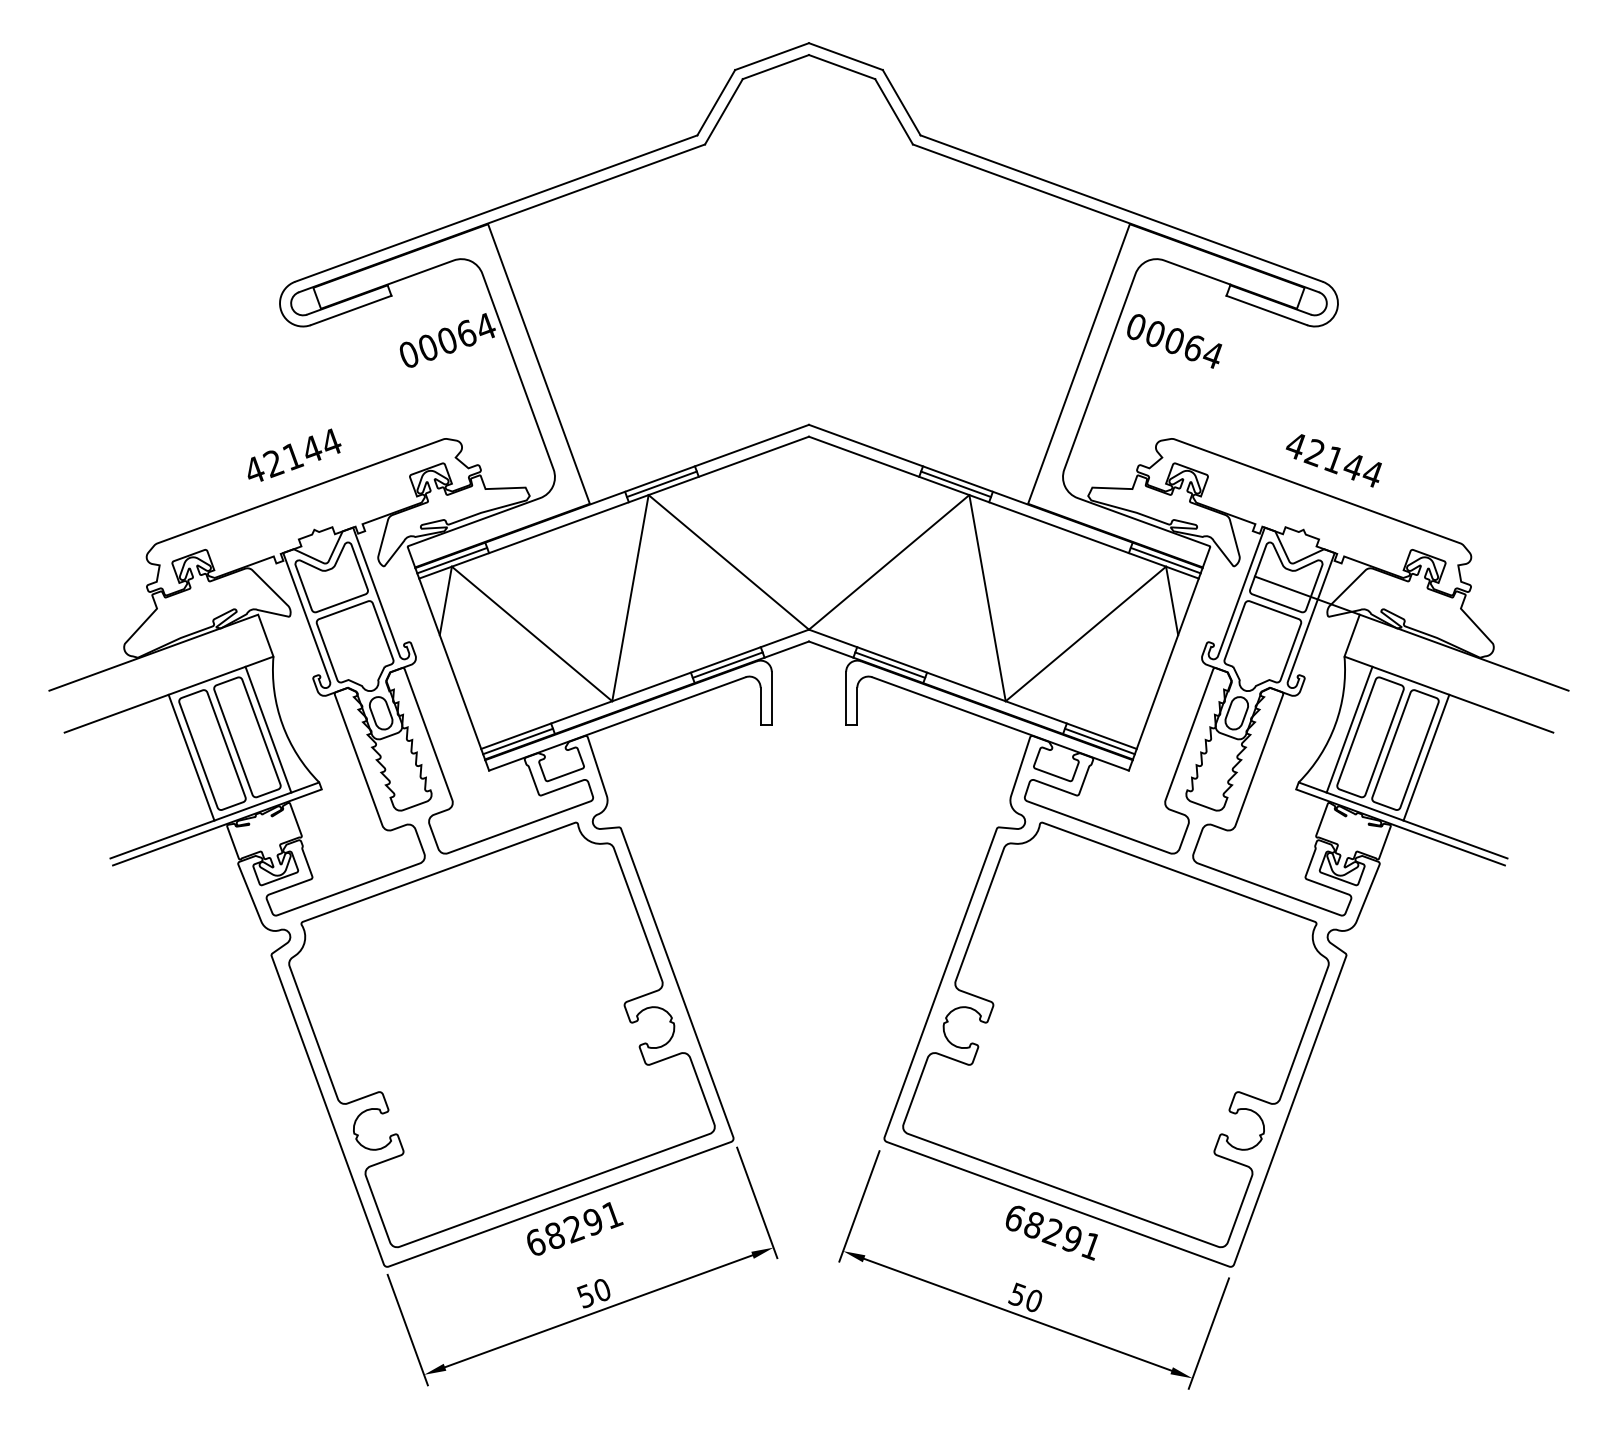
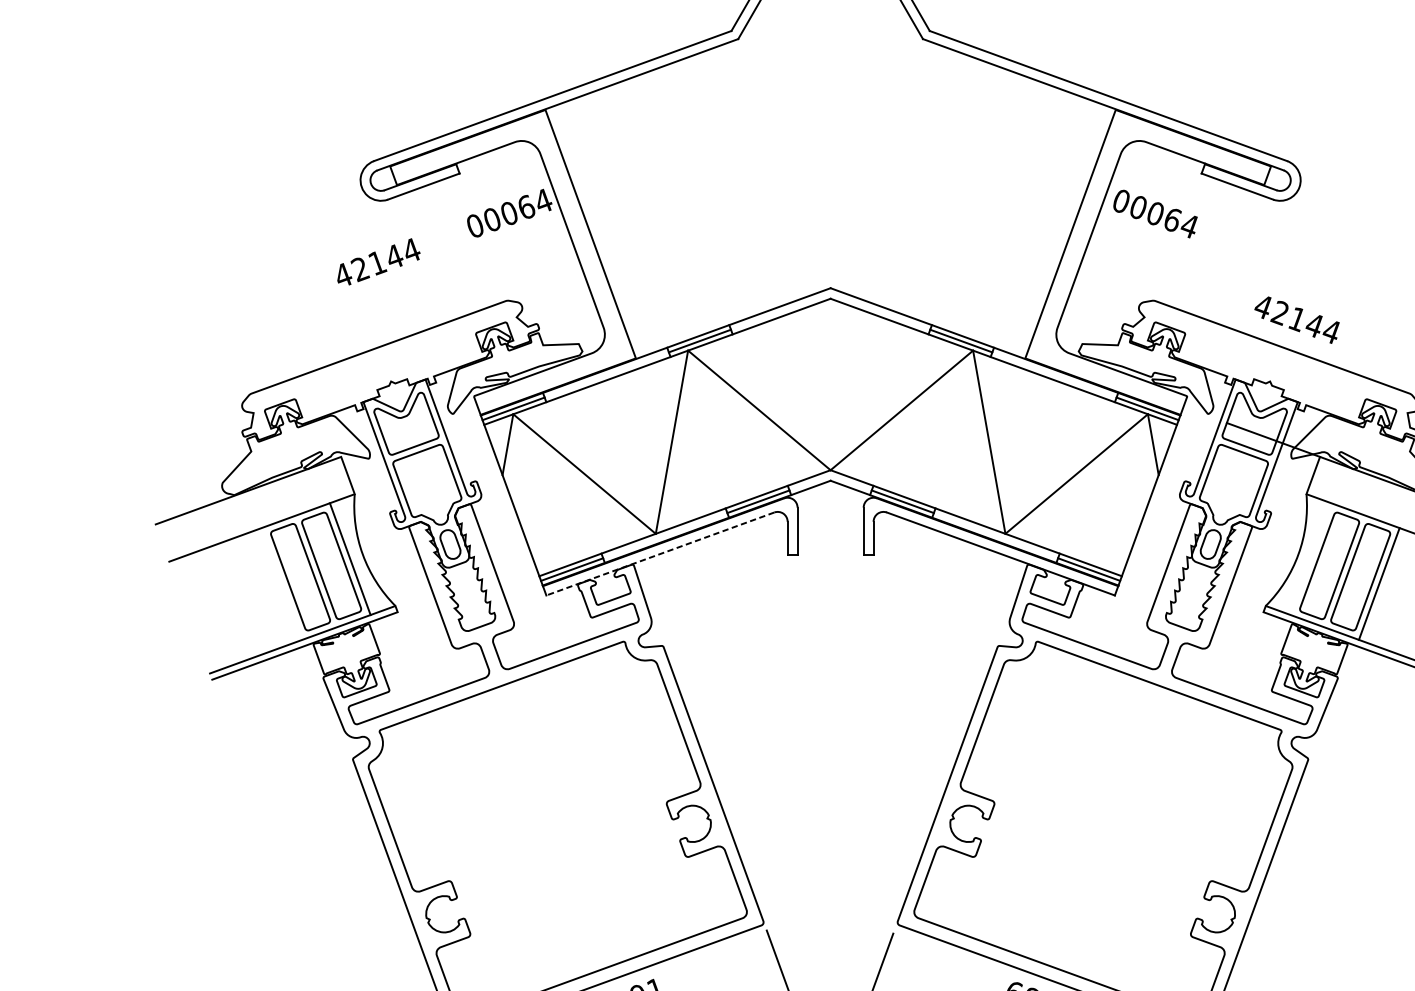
text: (294, 454) -> (378, 261), moved
line: (617, 723) -> (660, 553), solid -> dashed
line: (1349, 729) -> (1310, 558), removed
line: (191, 757) -> (281, 583), removed

